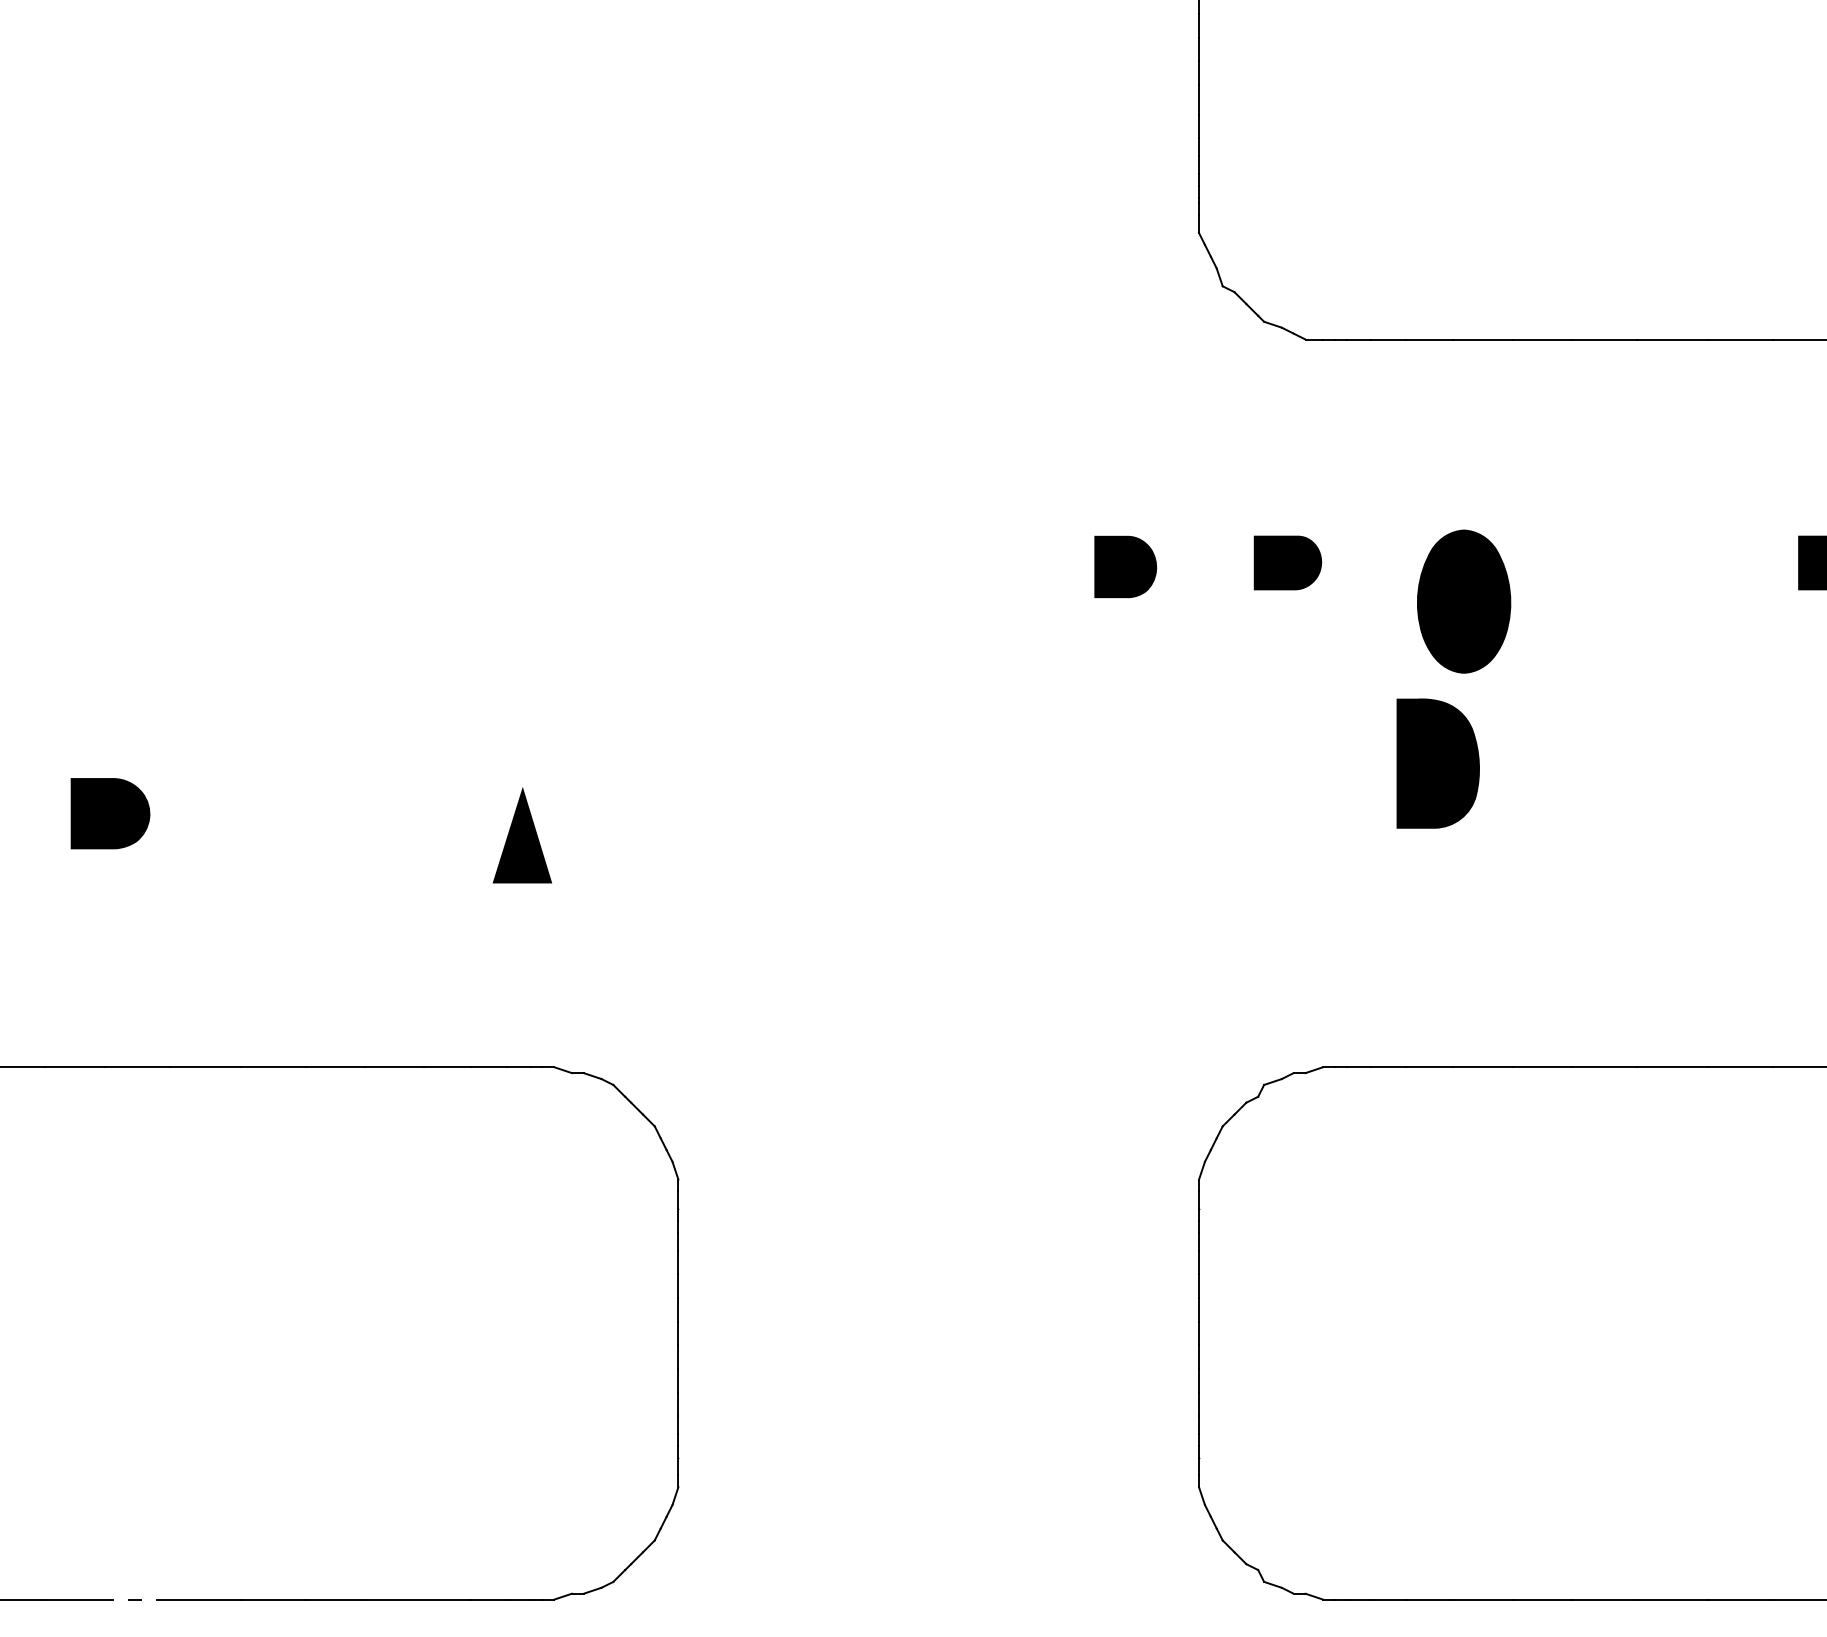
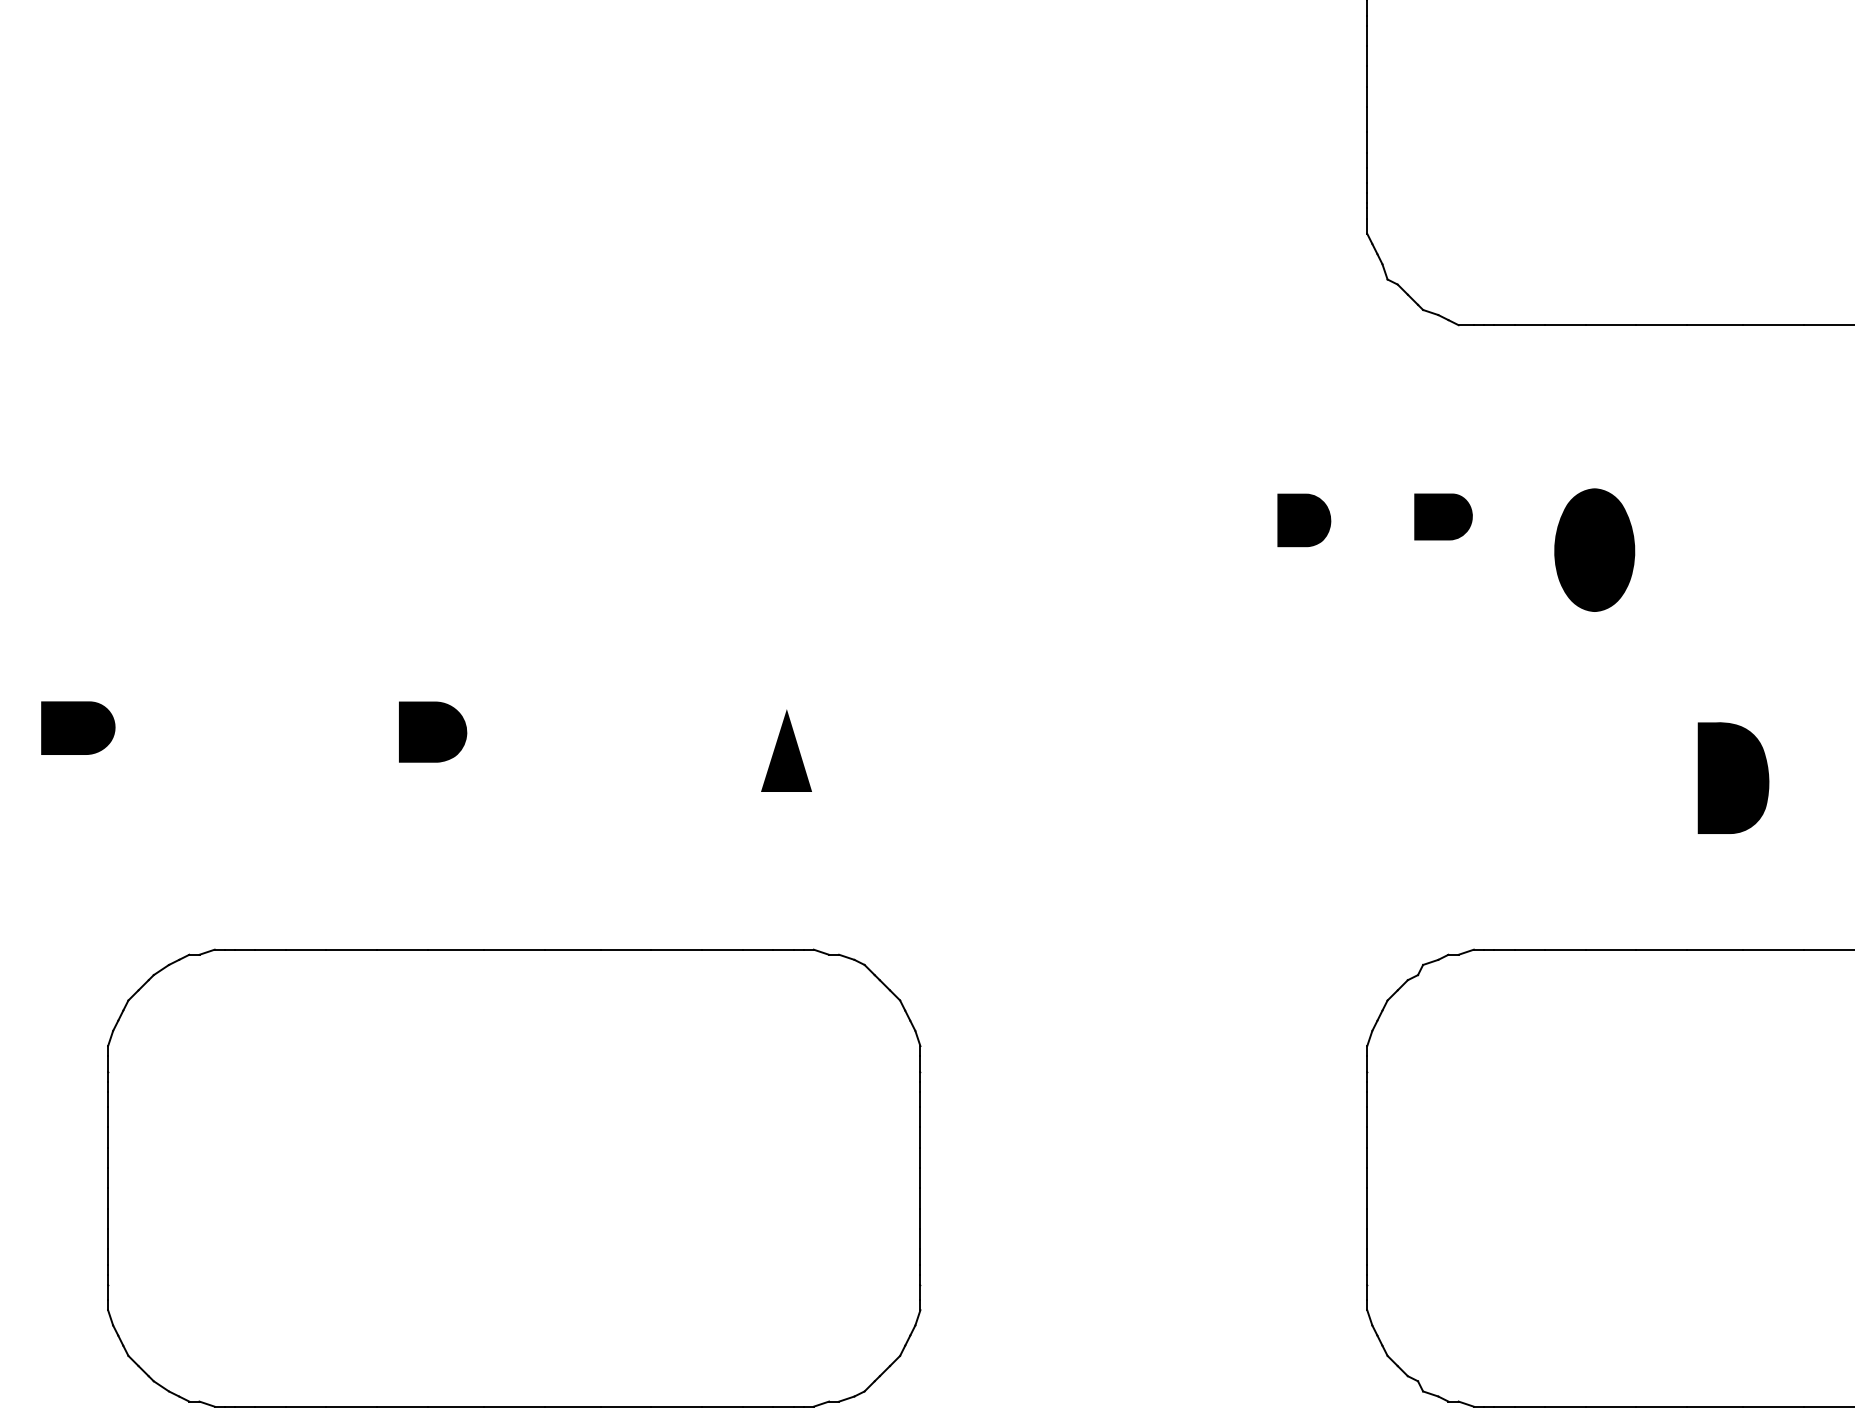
part: (1438, 762) -> (1733, 777), moved
line: (136, 1599) -> (455, 1406), dashed -> solid

